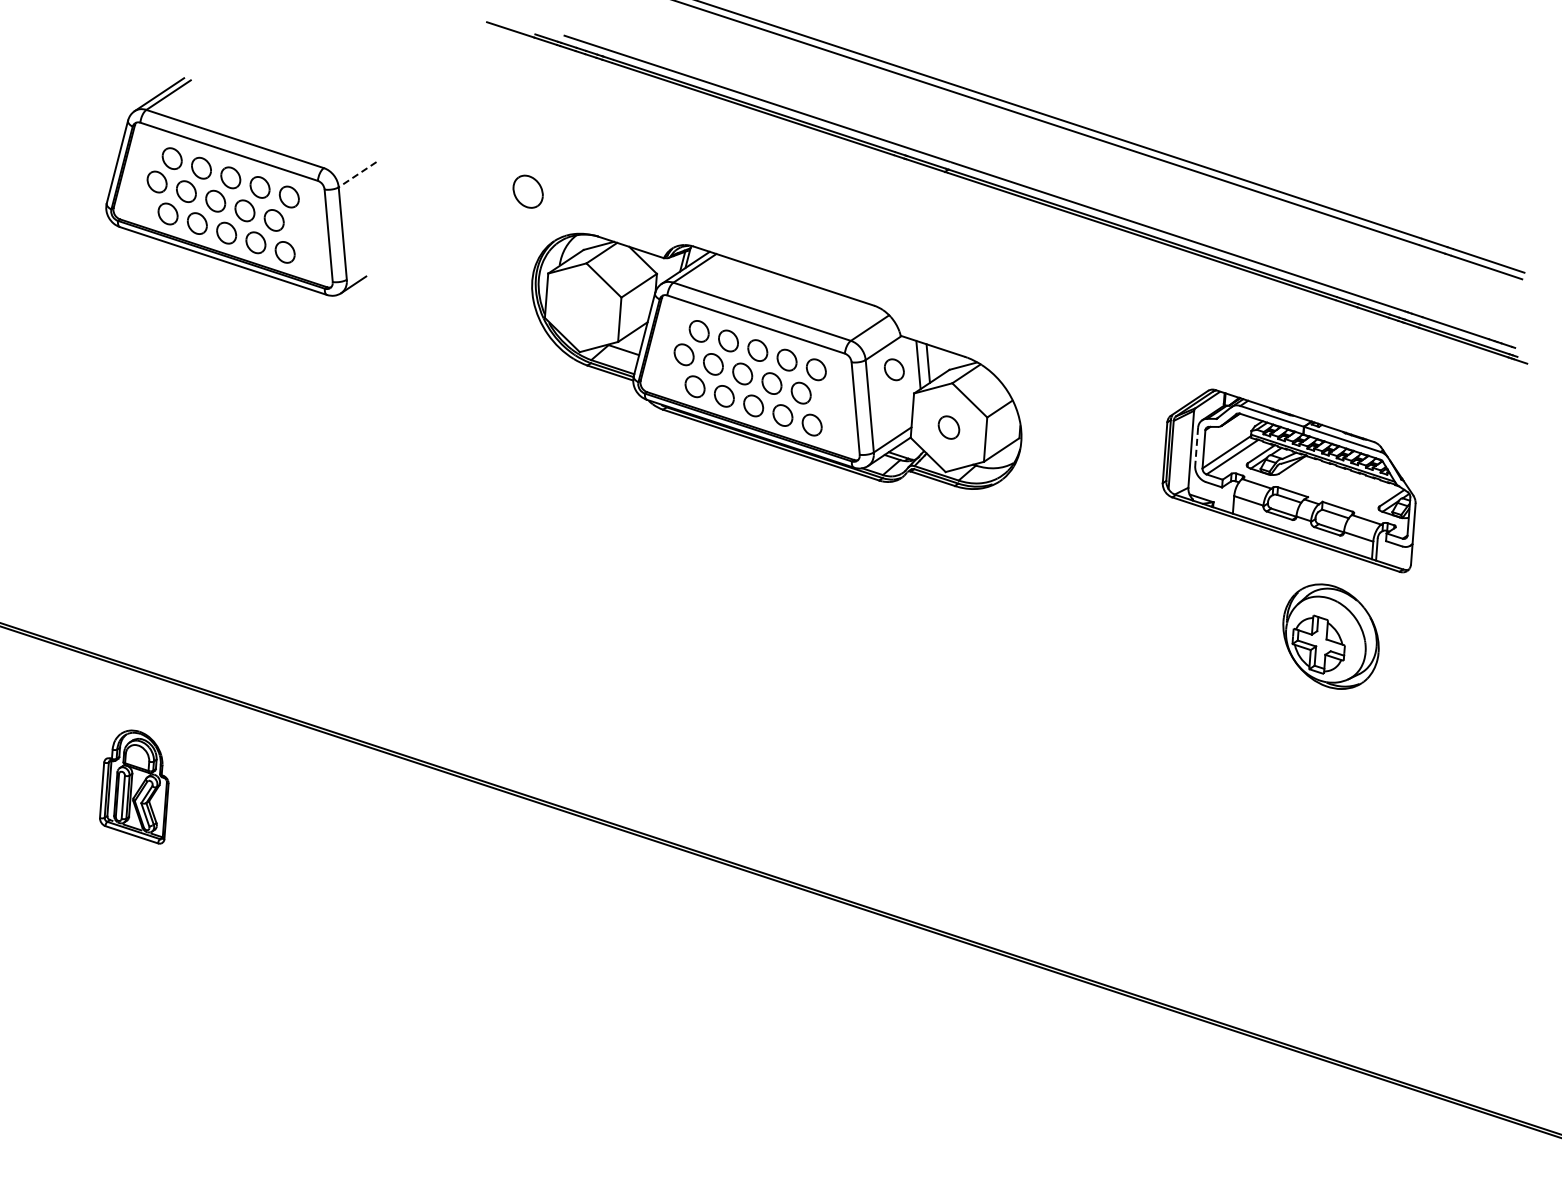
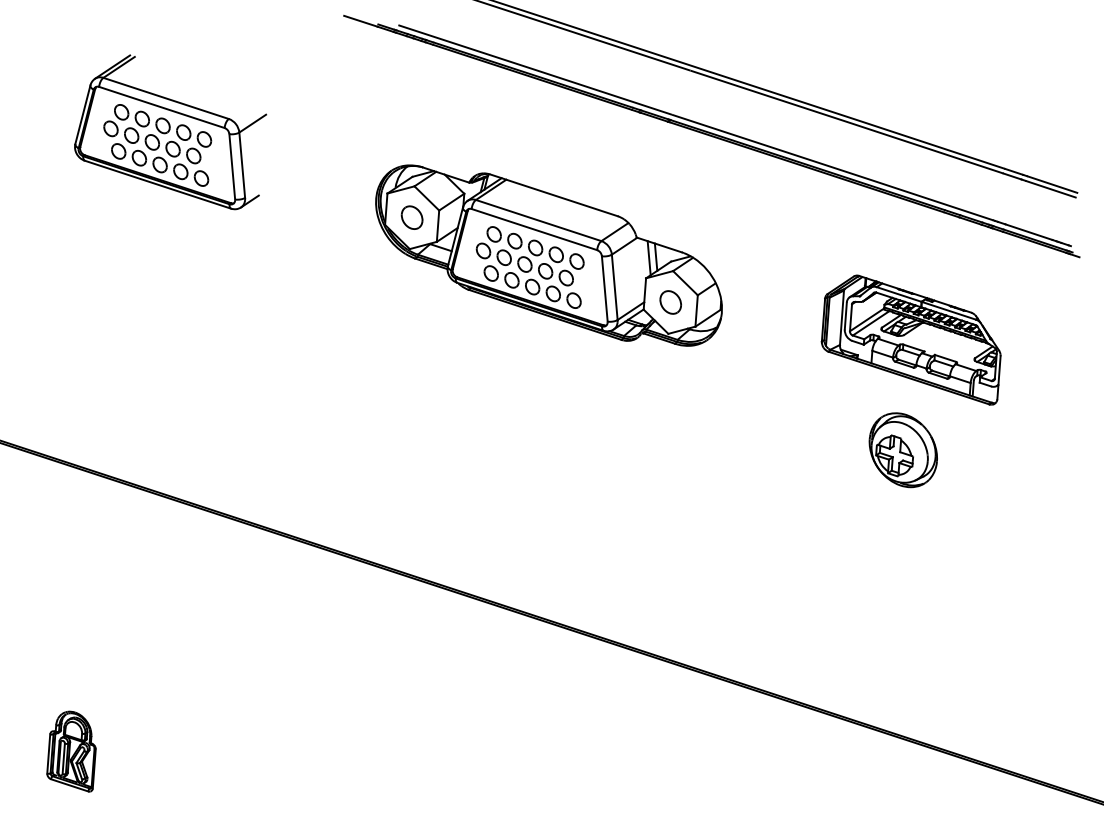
line: (357, 174) -> (252, 123), dashed -> solid
part: (527, 191) -> (411, 217), moved
part: (893, 369) -> (631, 261), removed
part: (948, 427) -> (670, 302), size x1.43
line: (1196, 447) -> (845, 316), dashed -> solid
part: (1330, 636) -> (902, 450), moved
part: (134, 786) -> (71, 751), moved

